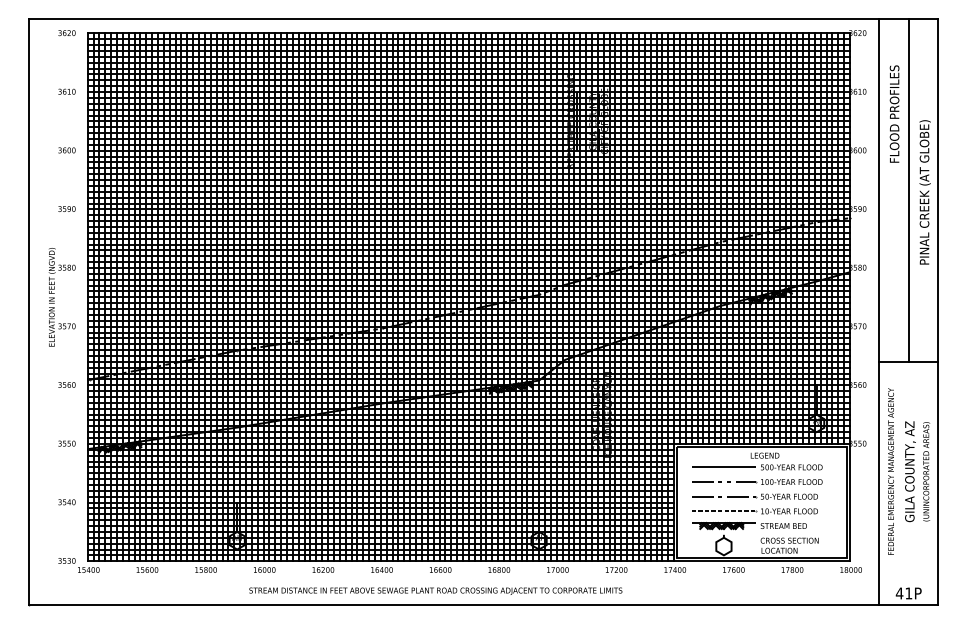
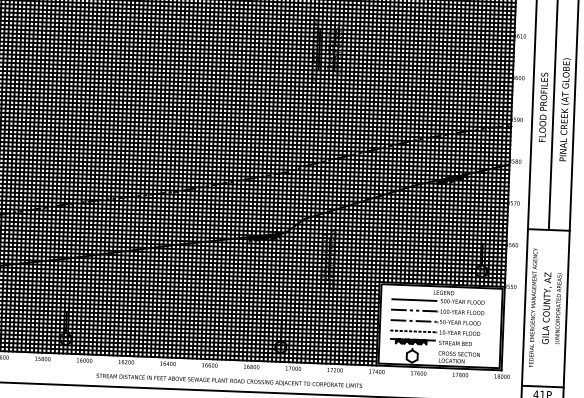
text: (894, 113) -> (543, 106), moved
line: (908, 581) -> (542, 386), added
text: (435, 590) -> (229, 380), moved

